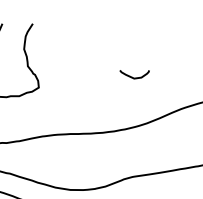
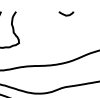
curve: (134, 76) -> (66, 14), moved

